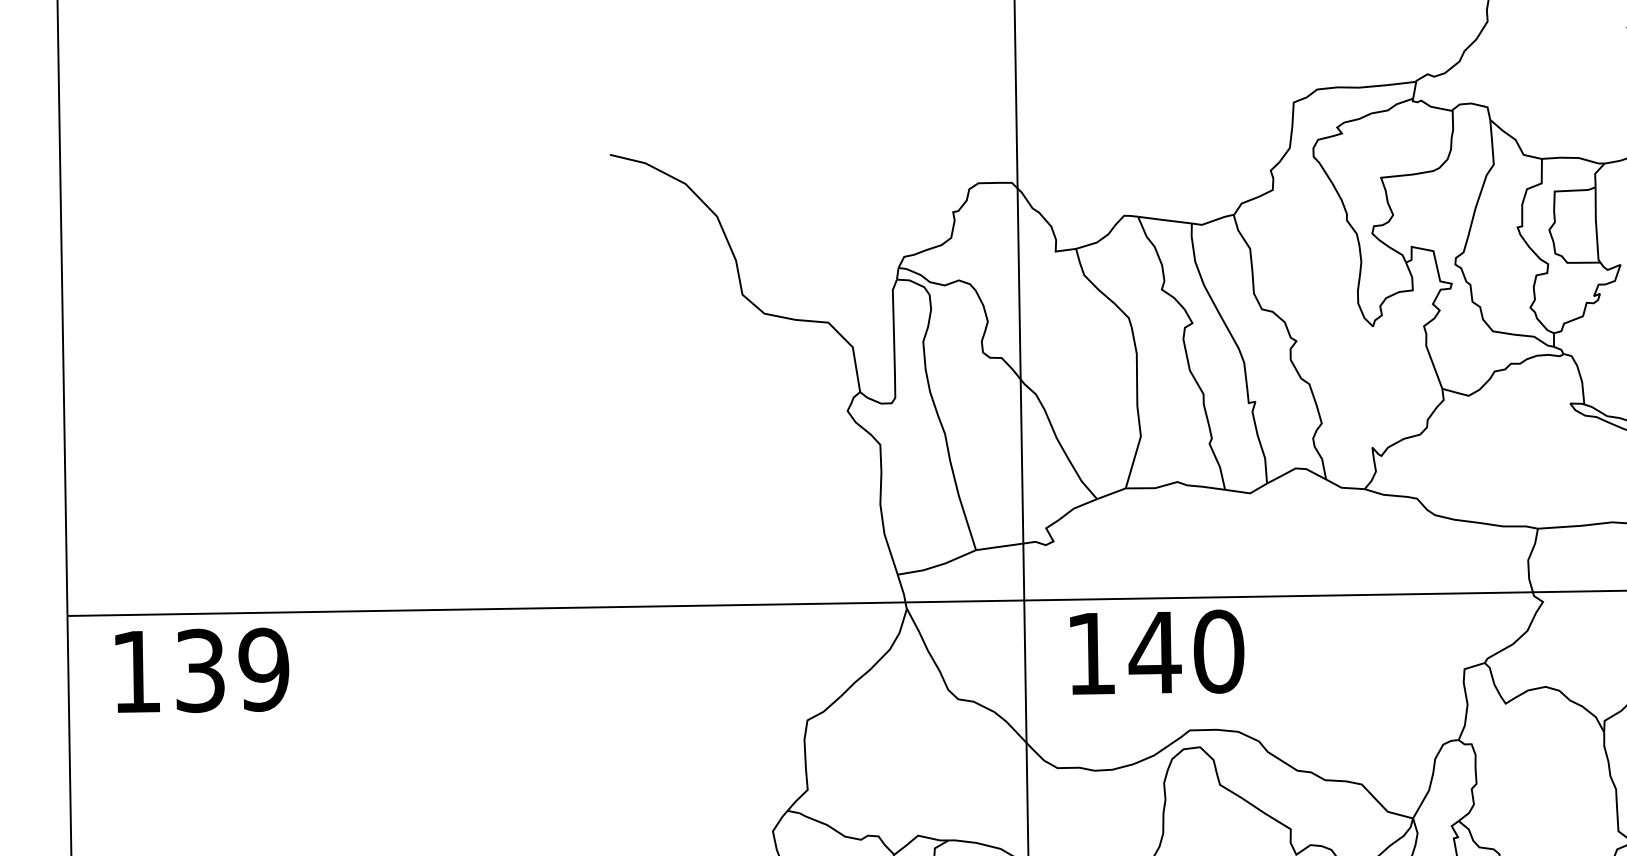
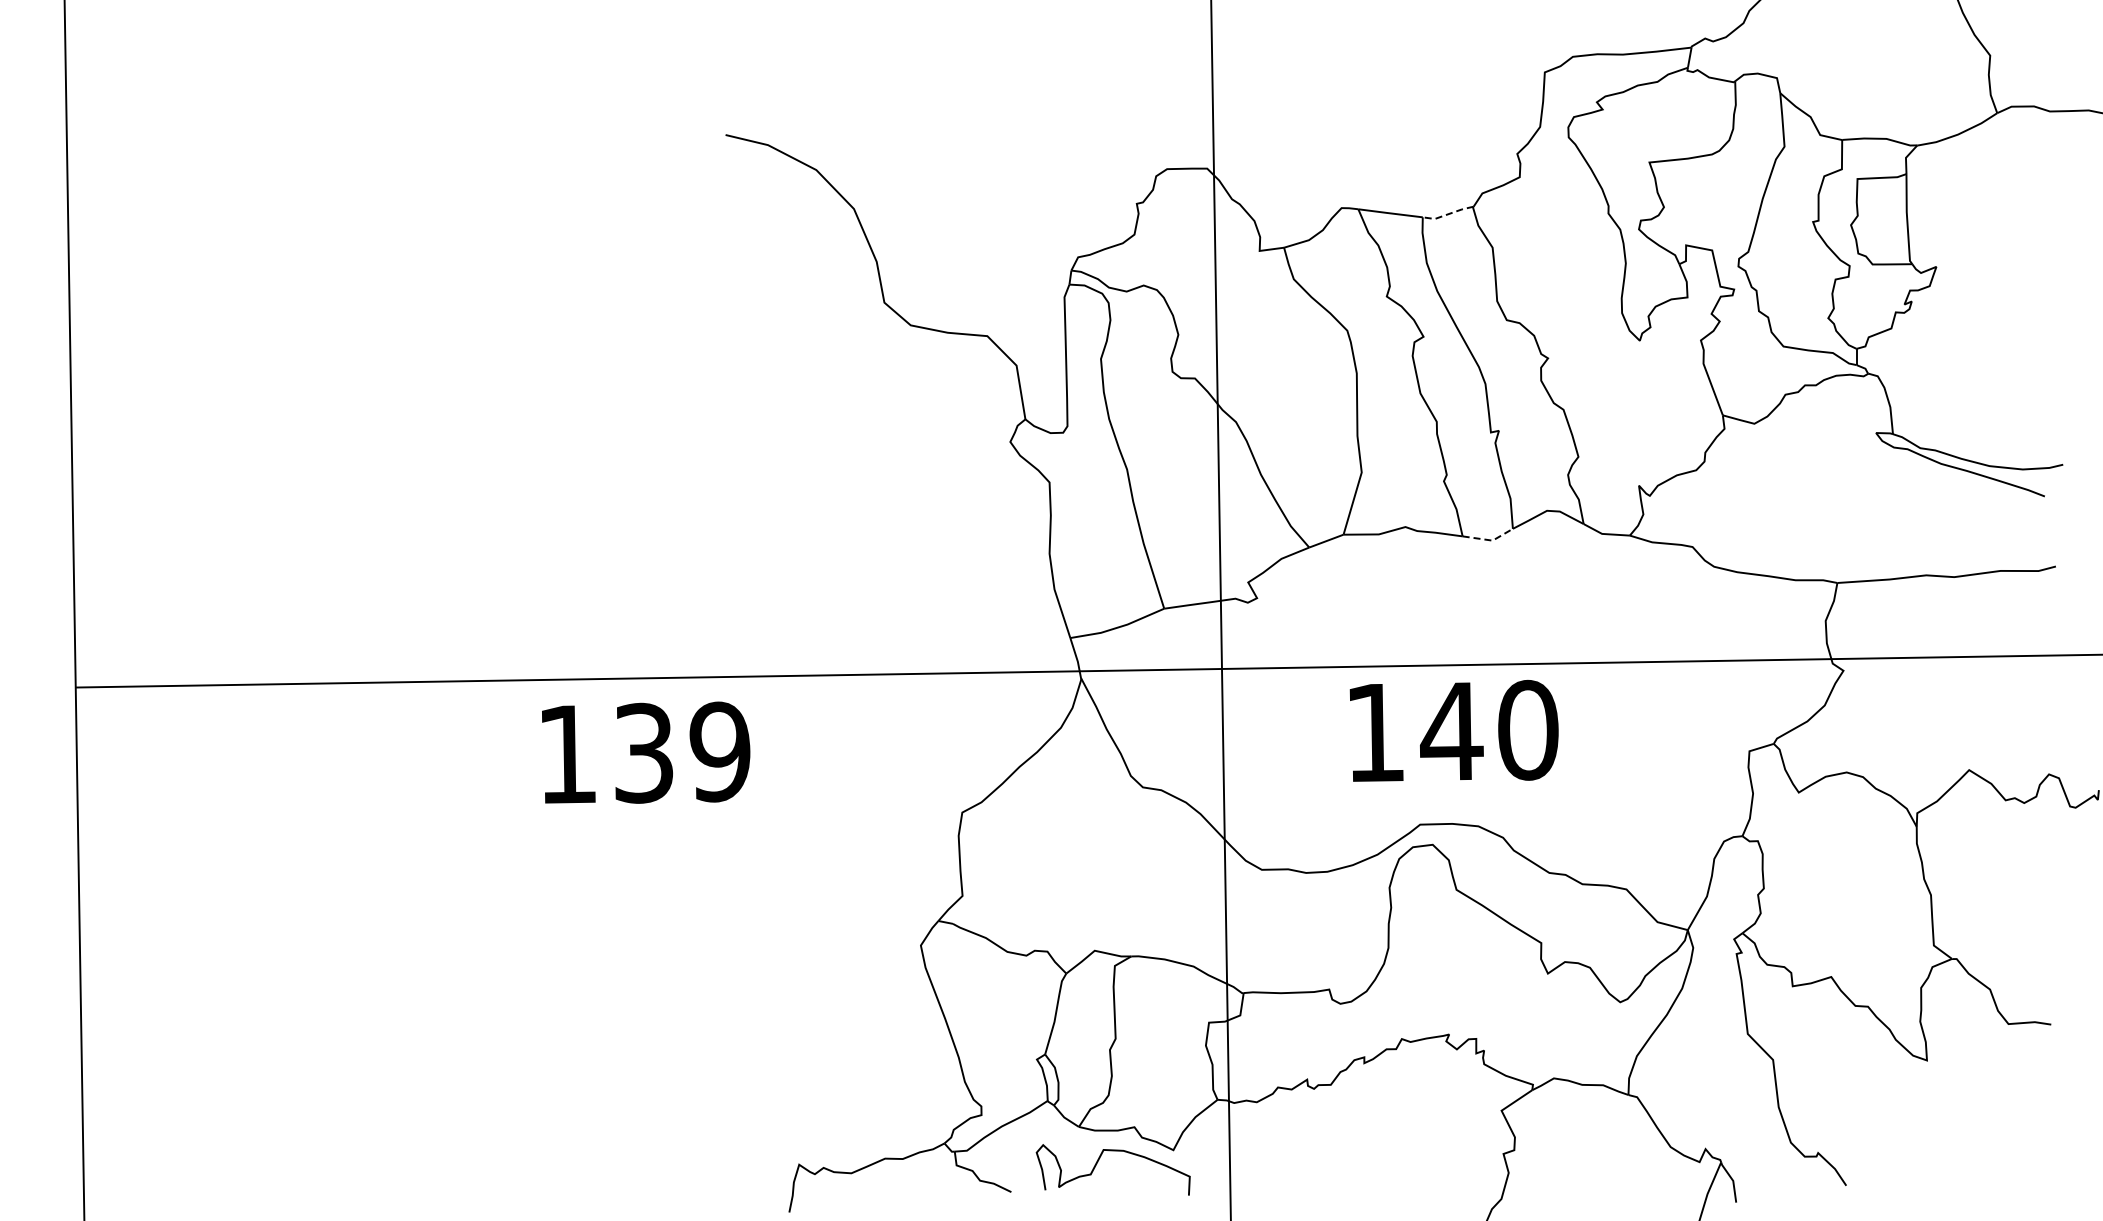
line: (1212, 221) -> (1447, 214), solid -> dashed
line: (1247, 493) -> (1489, 540), solid -> dashed
text: (1156, 651) -> (1453, 730), moved
text: (202, 670) -> (646, 752), moved

